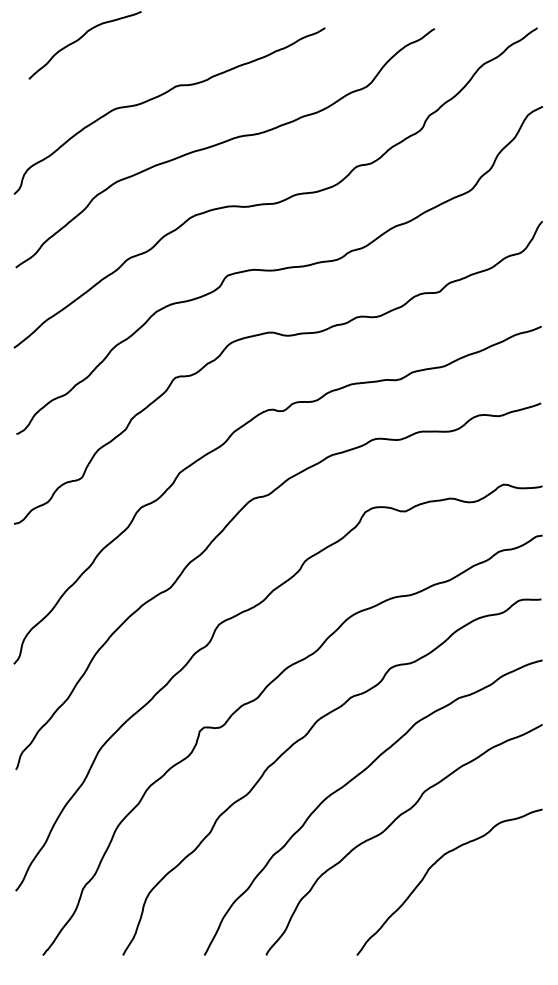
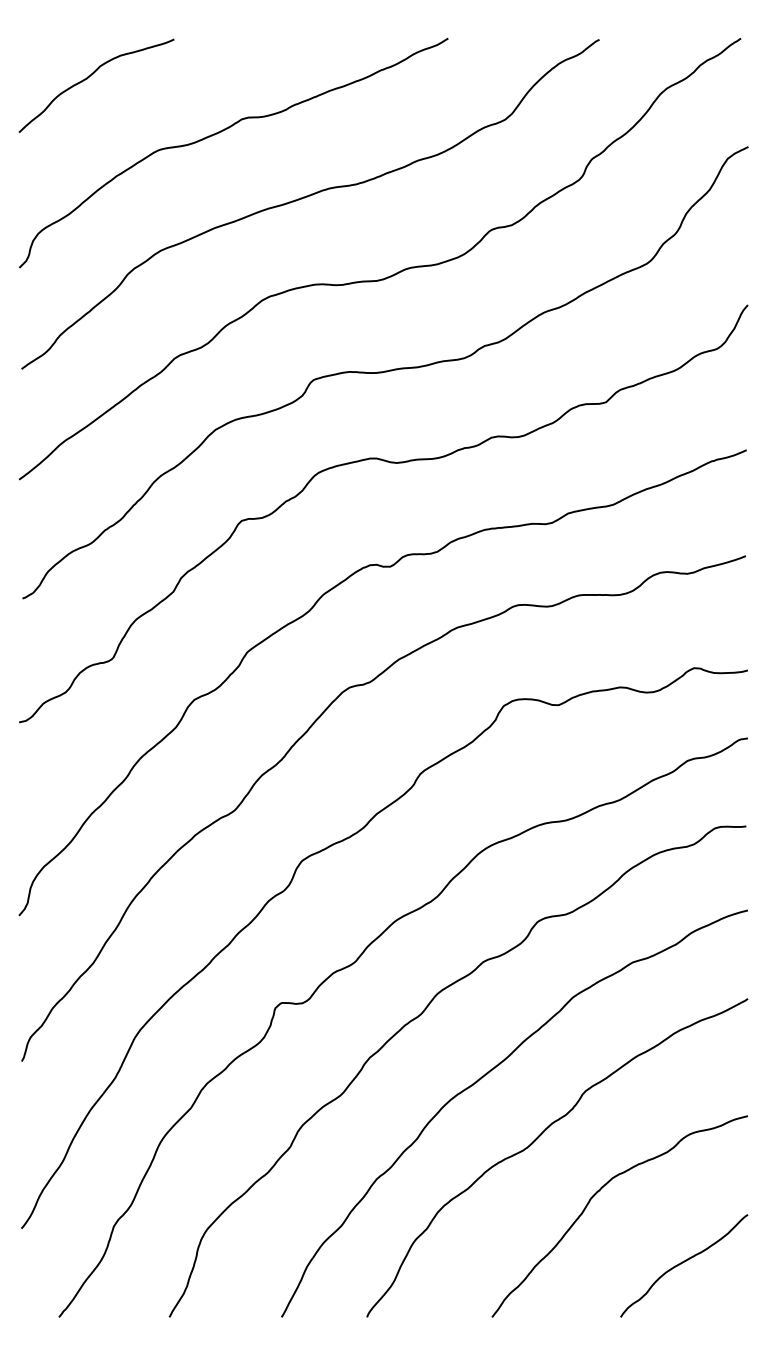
curve: (79, 40) -> (88, 79), moved
curve: (495, 916) -> (683, 1263), added

